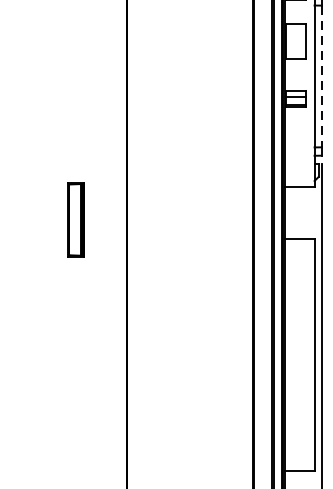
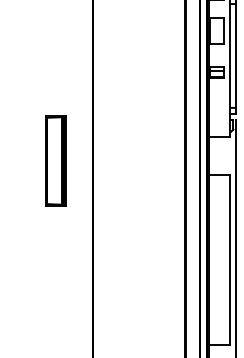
line: (321, 75) -> (235, 55), dashed -> solid
part: (75, 219) -> (55, 160), size x1.67

